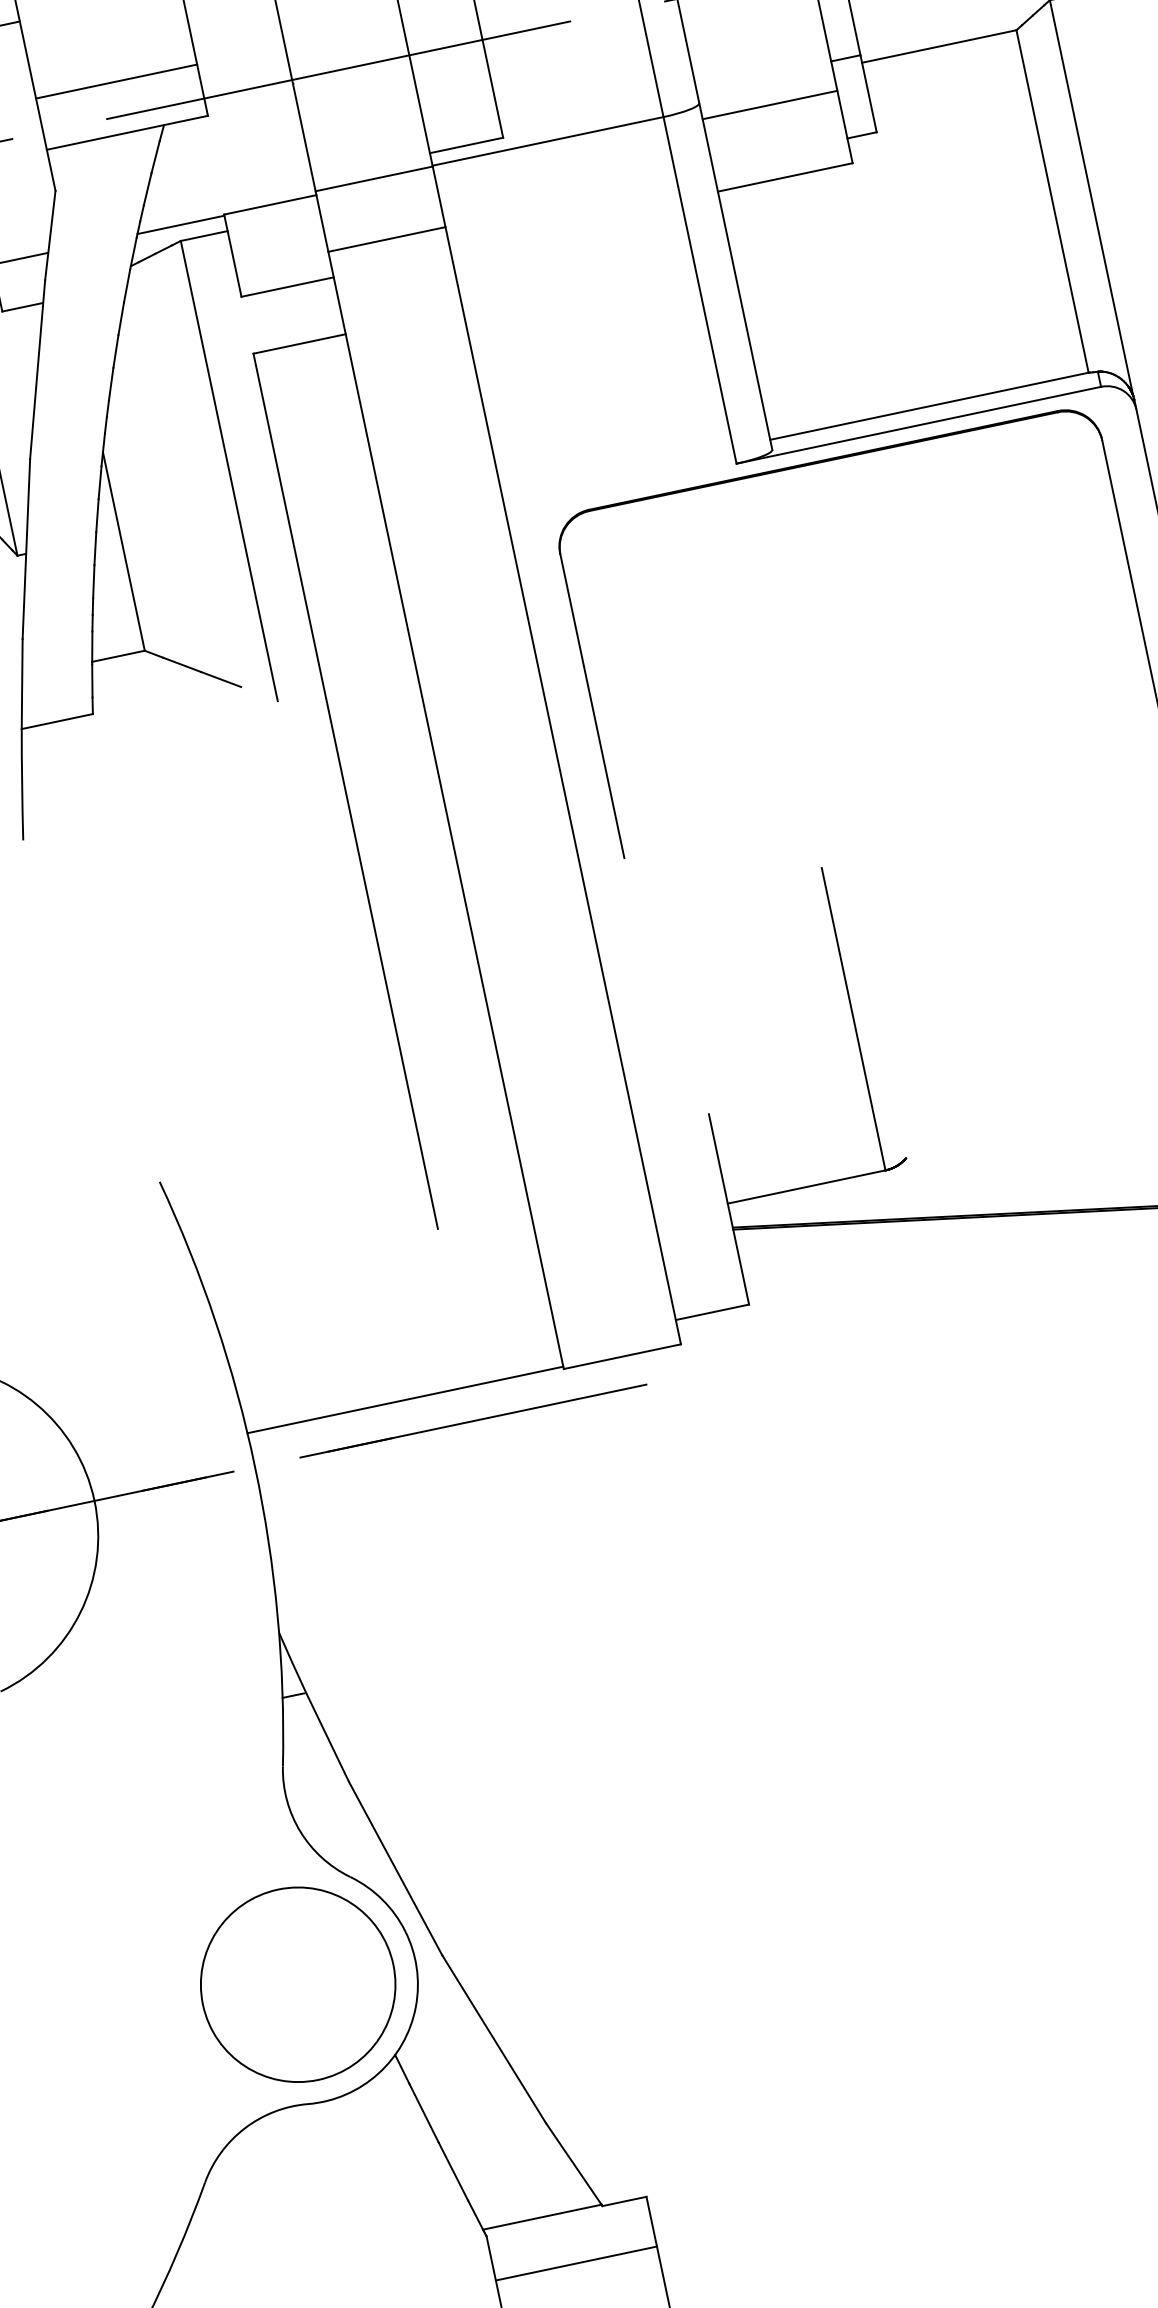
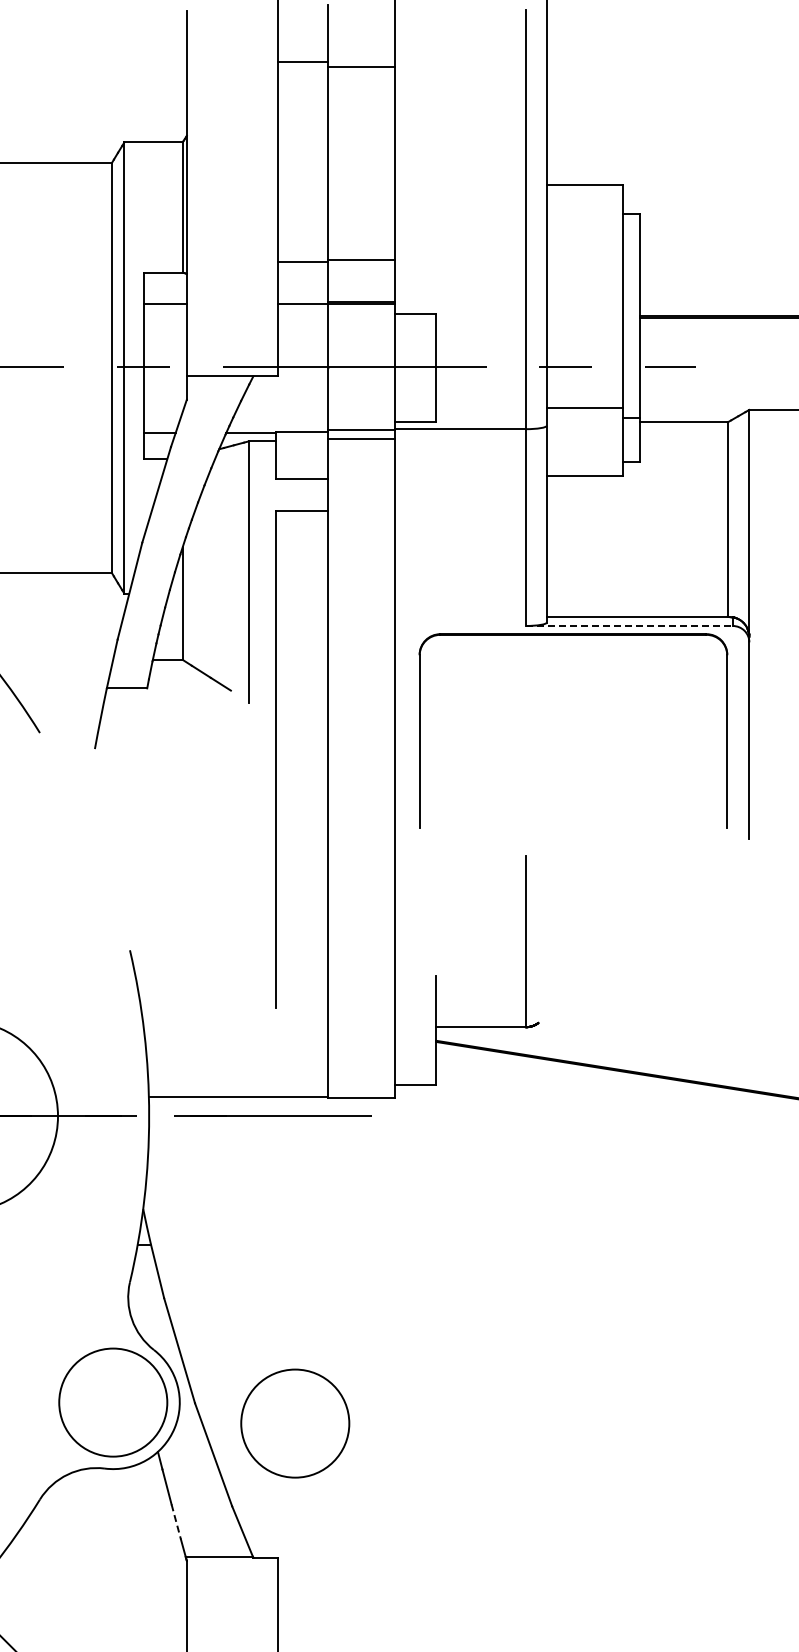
line: (116, 82) -> (232, 347), removed
line: (768, 104) -> (584, 407), moved
line: (387, 240) -> (361, 439), moved
line: (918, 424) -> (629, 625), solid -> dashed
circle: (626, 1953) -> (295, 1423), added
line: (454, 2172) -> (176, 1522), solid -> dashed
line: (576, 2264) -> (232, 1586), removed

